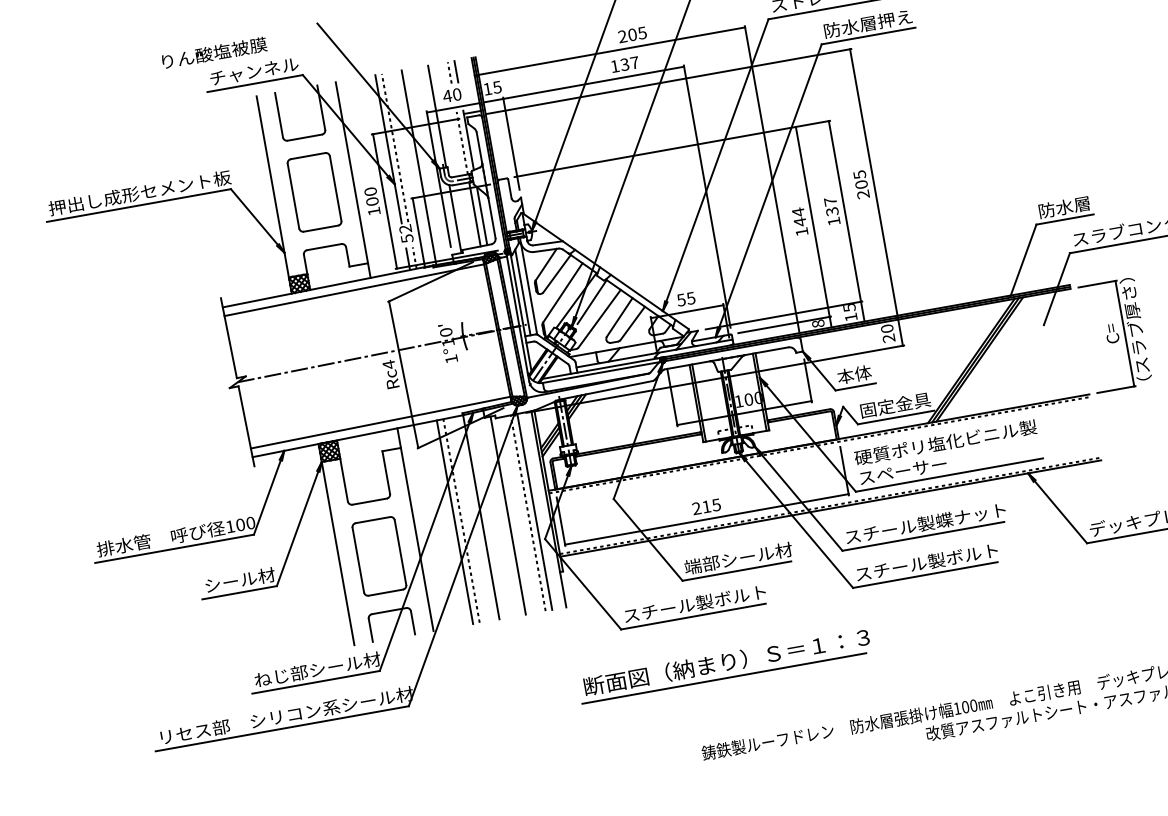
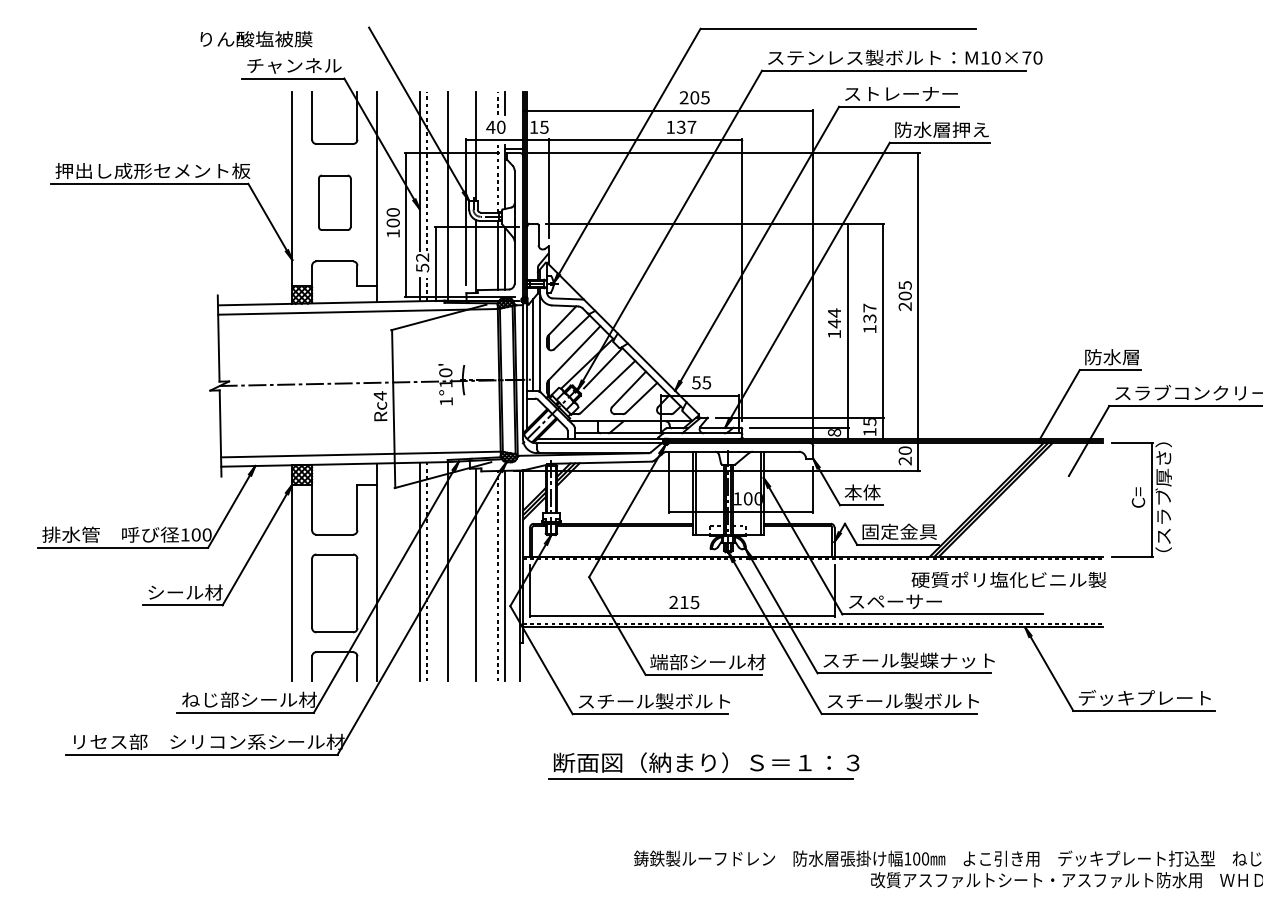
part: (314, 192) -> (334, 202), size x0.7
text: (945, 442) -> (1008, 579), moved
part: (724, 665) -> (703, 765), moved

